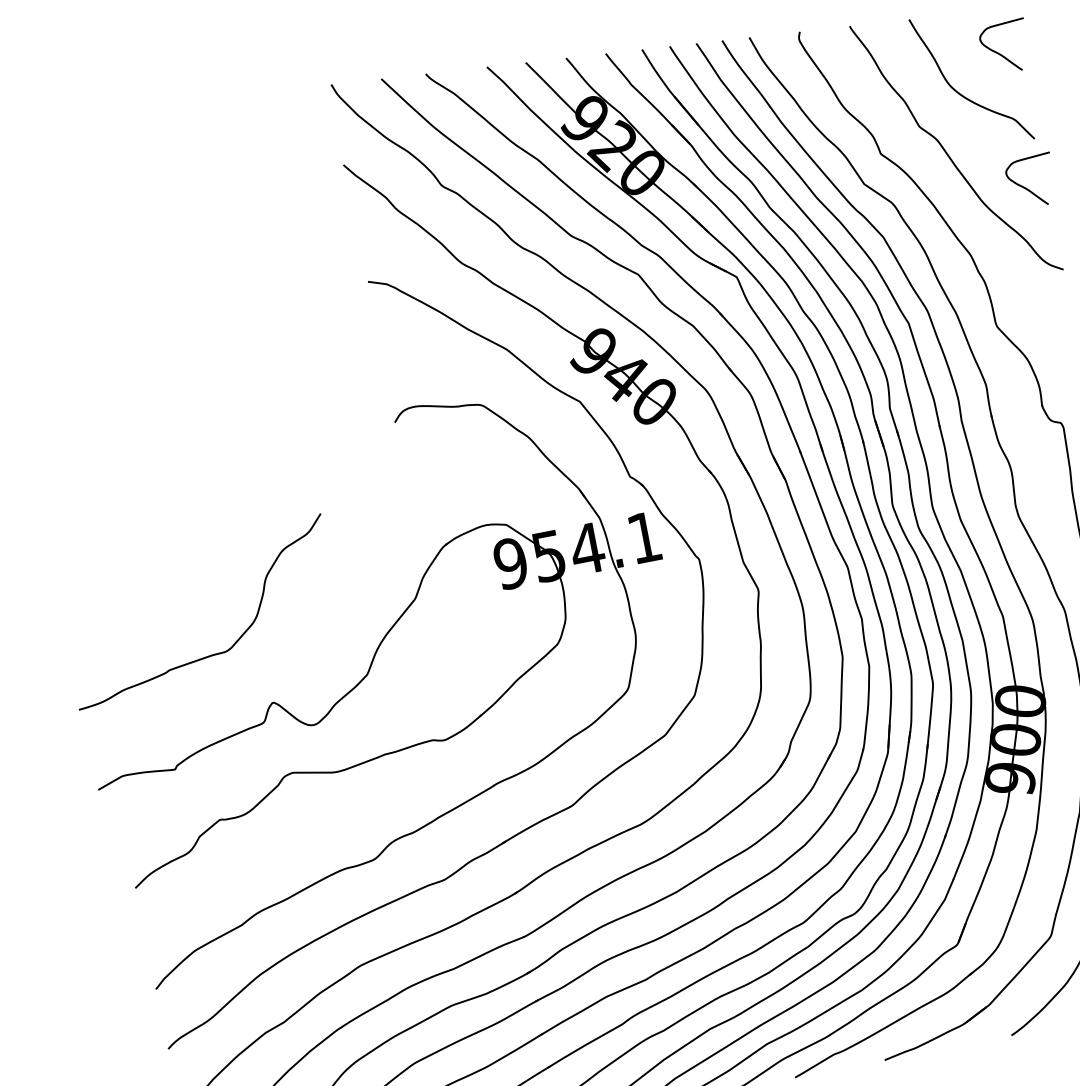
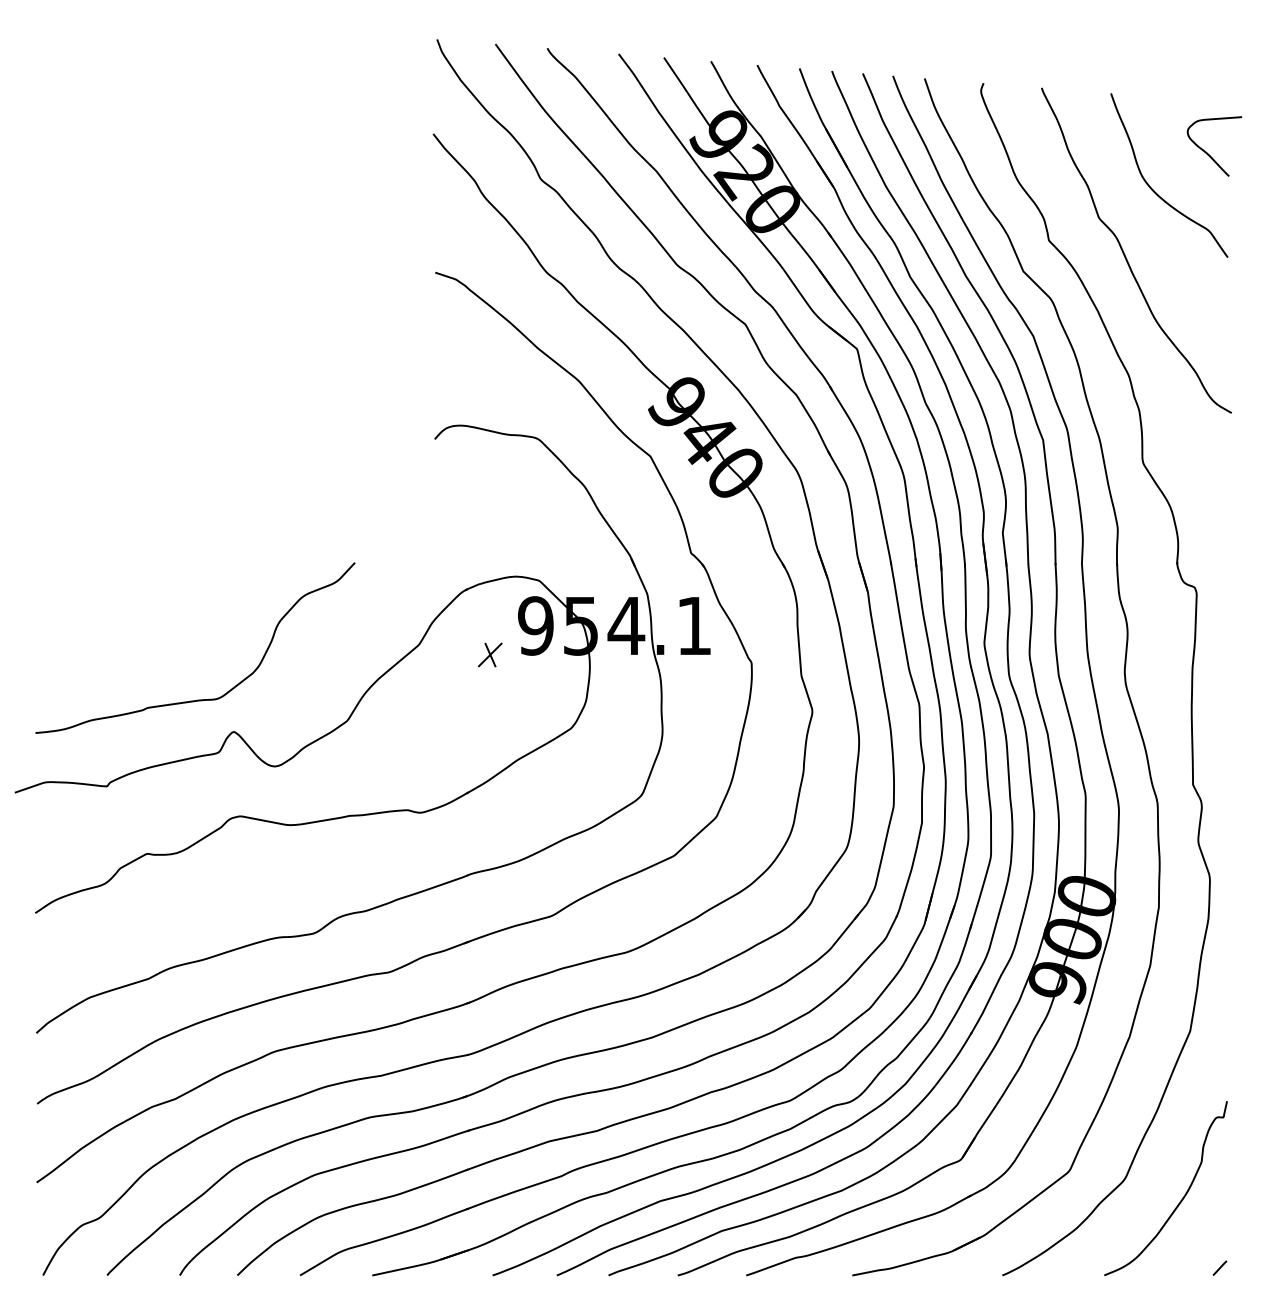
curve: (1026, 187) -> (1207, 311), removed
part: (476, 595) -> (489, 654), added
curve: (210, 654) -> (197, 699), moved

